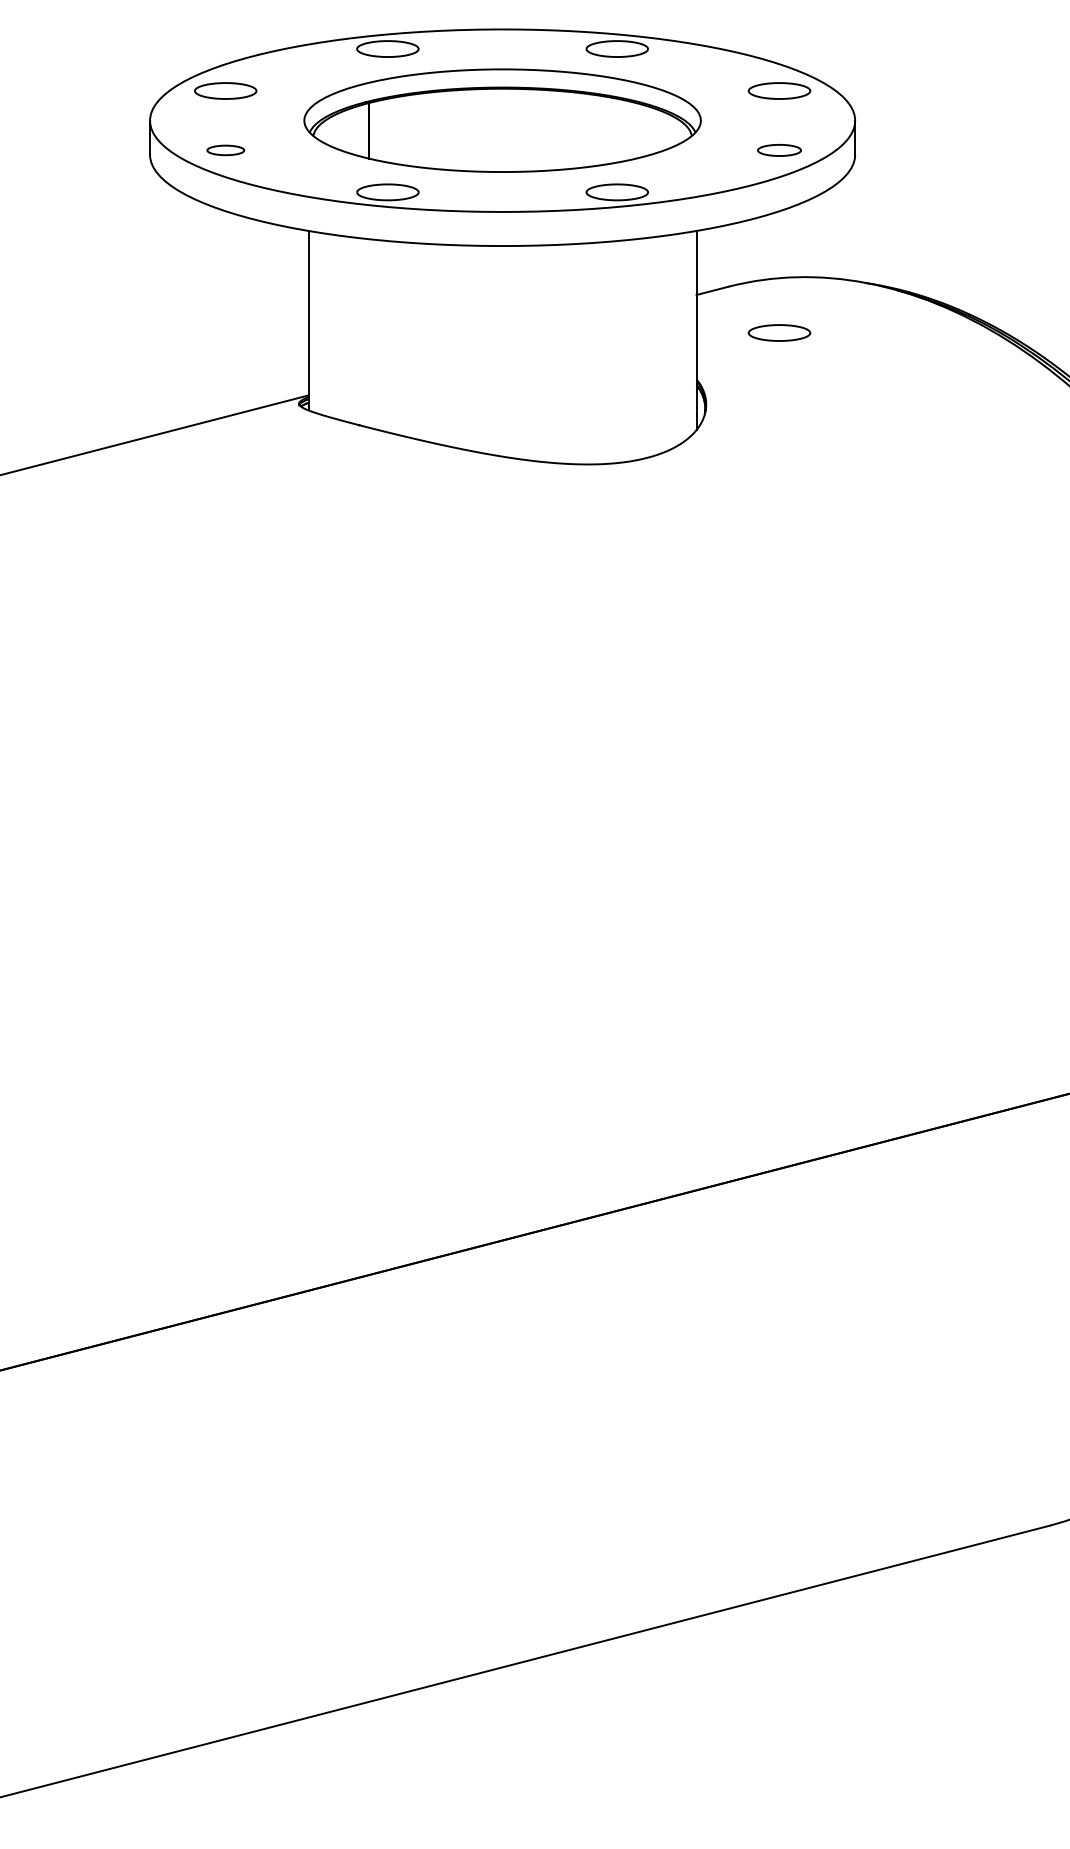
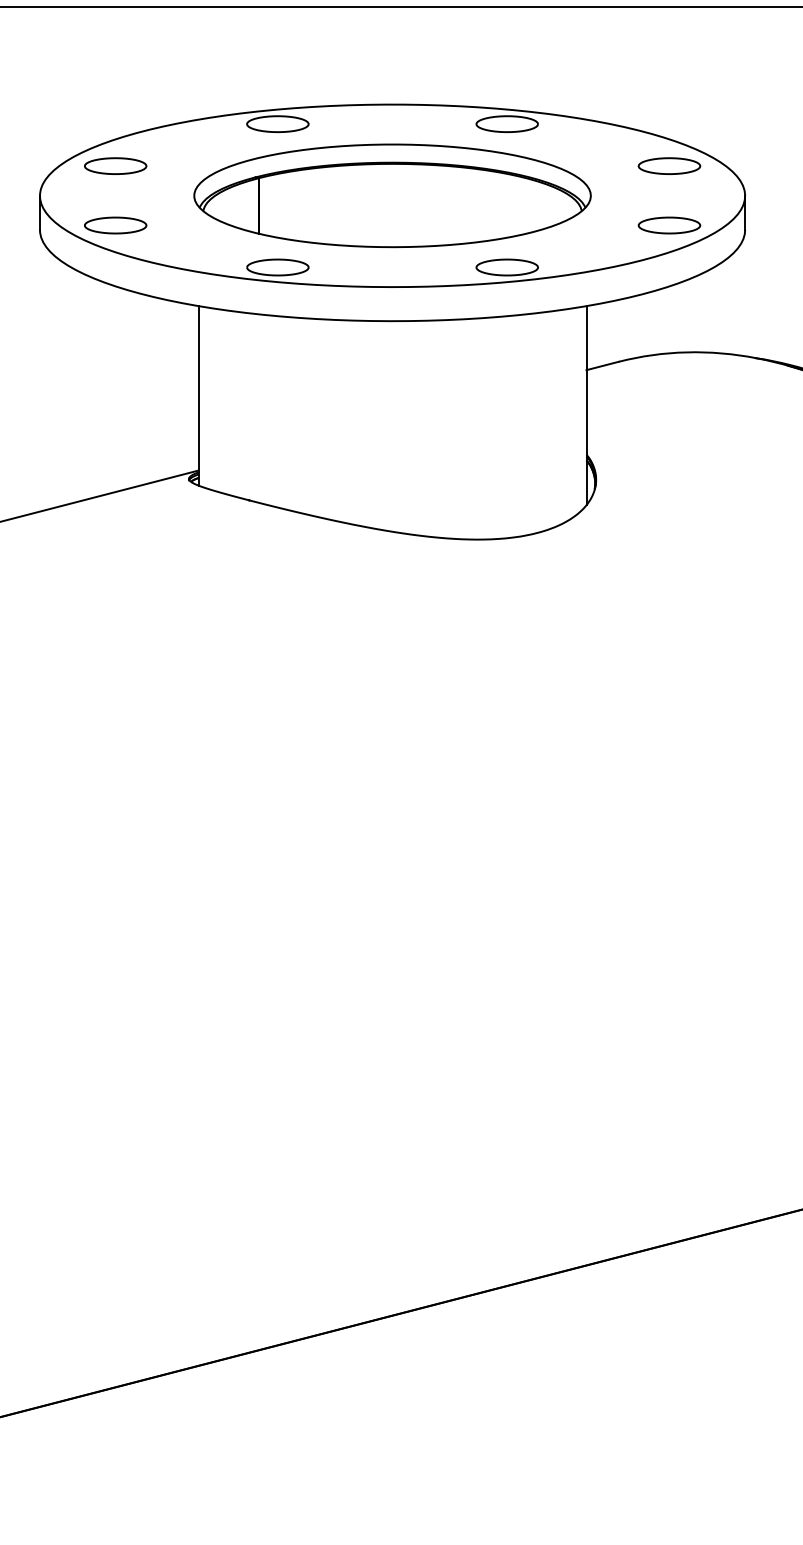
part: (225, 150) -> (115, 225), size x1.67
part: (779, 150) -> (669, 225), size x1.43
part: (779, 332) -> (669, 407), removed

